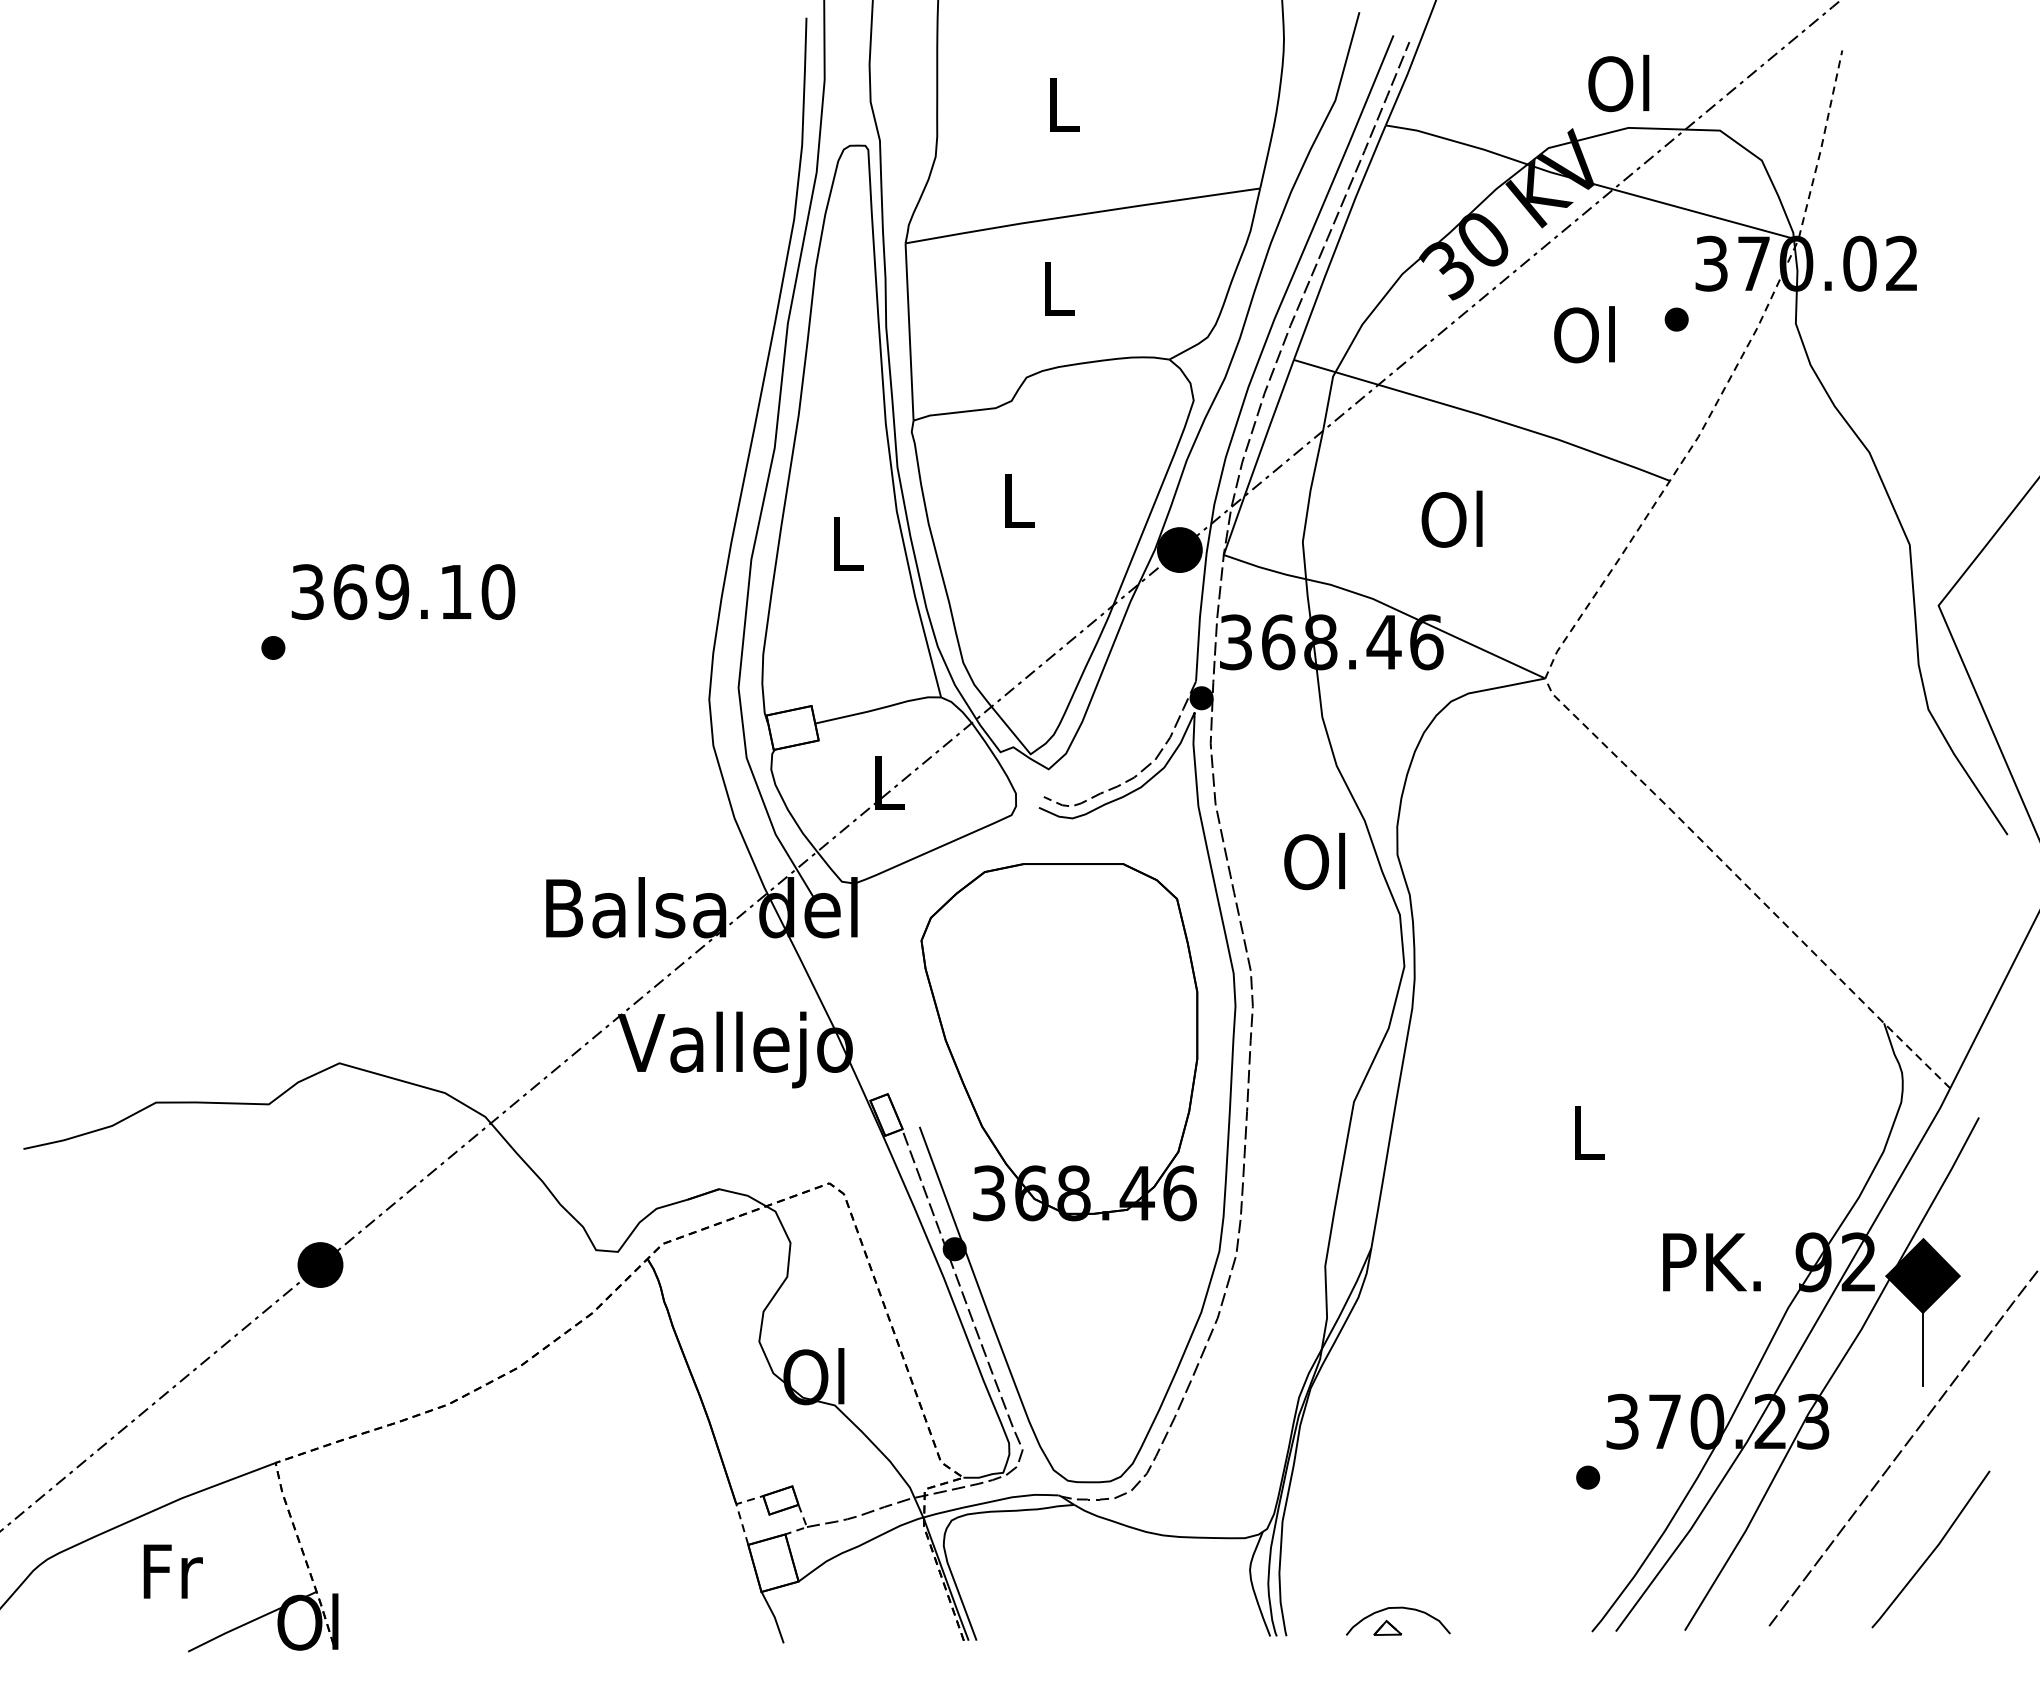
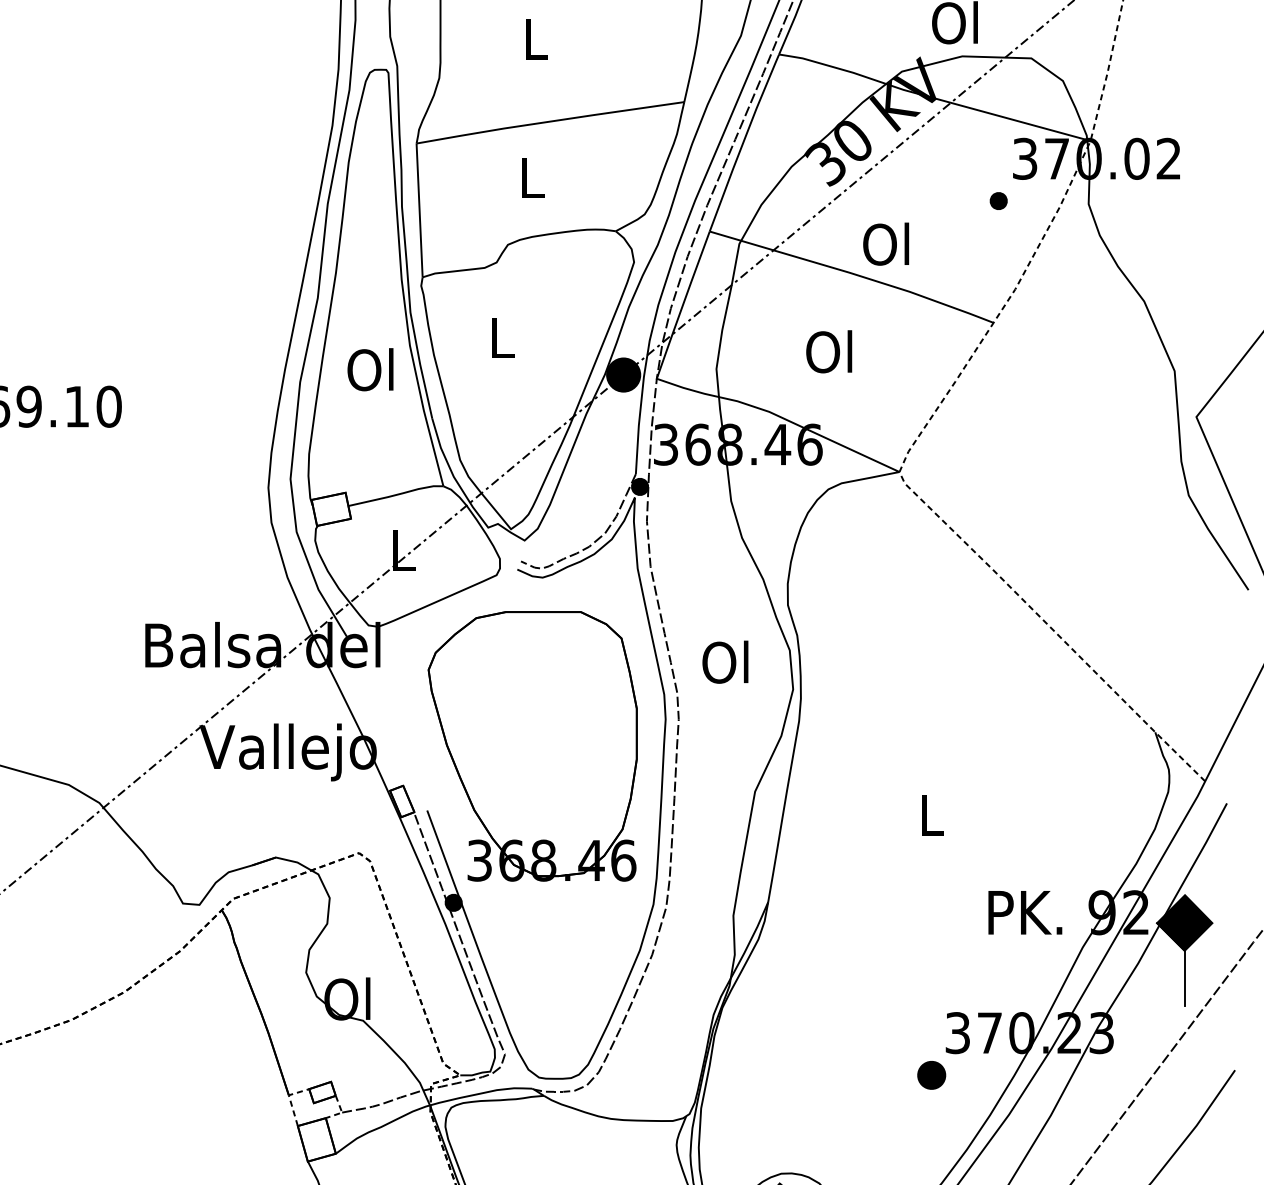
text: (1584, 334) -> (886, 244), moved
text: (844, 542) -> (370, 369), L -> Ol
text: (1314, 861) -> (725, 662), moved
part: (1588, 1477) -> (932, 1075), size x1.6

